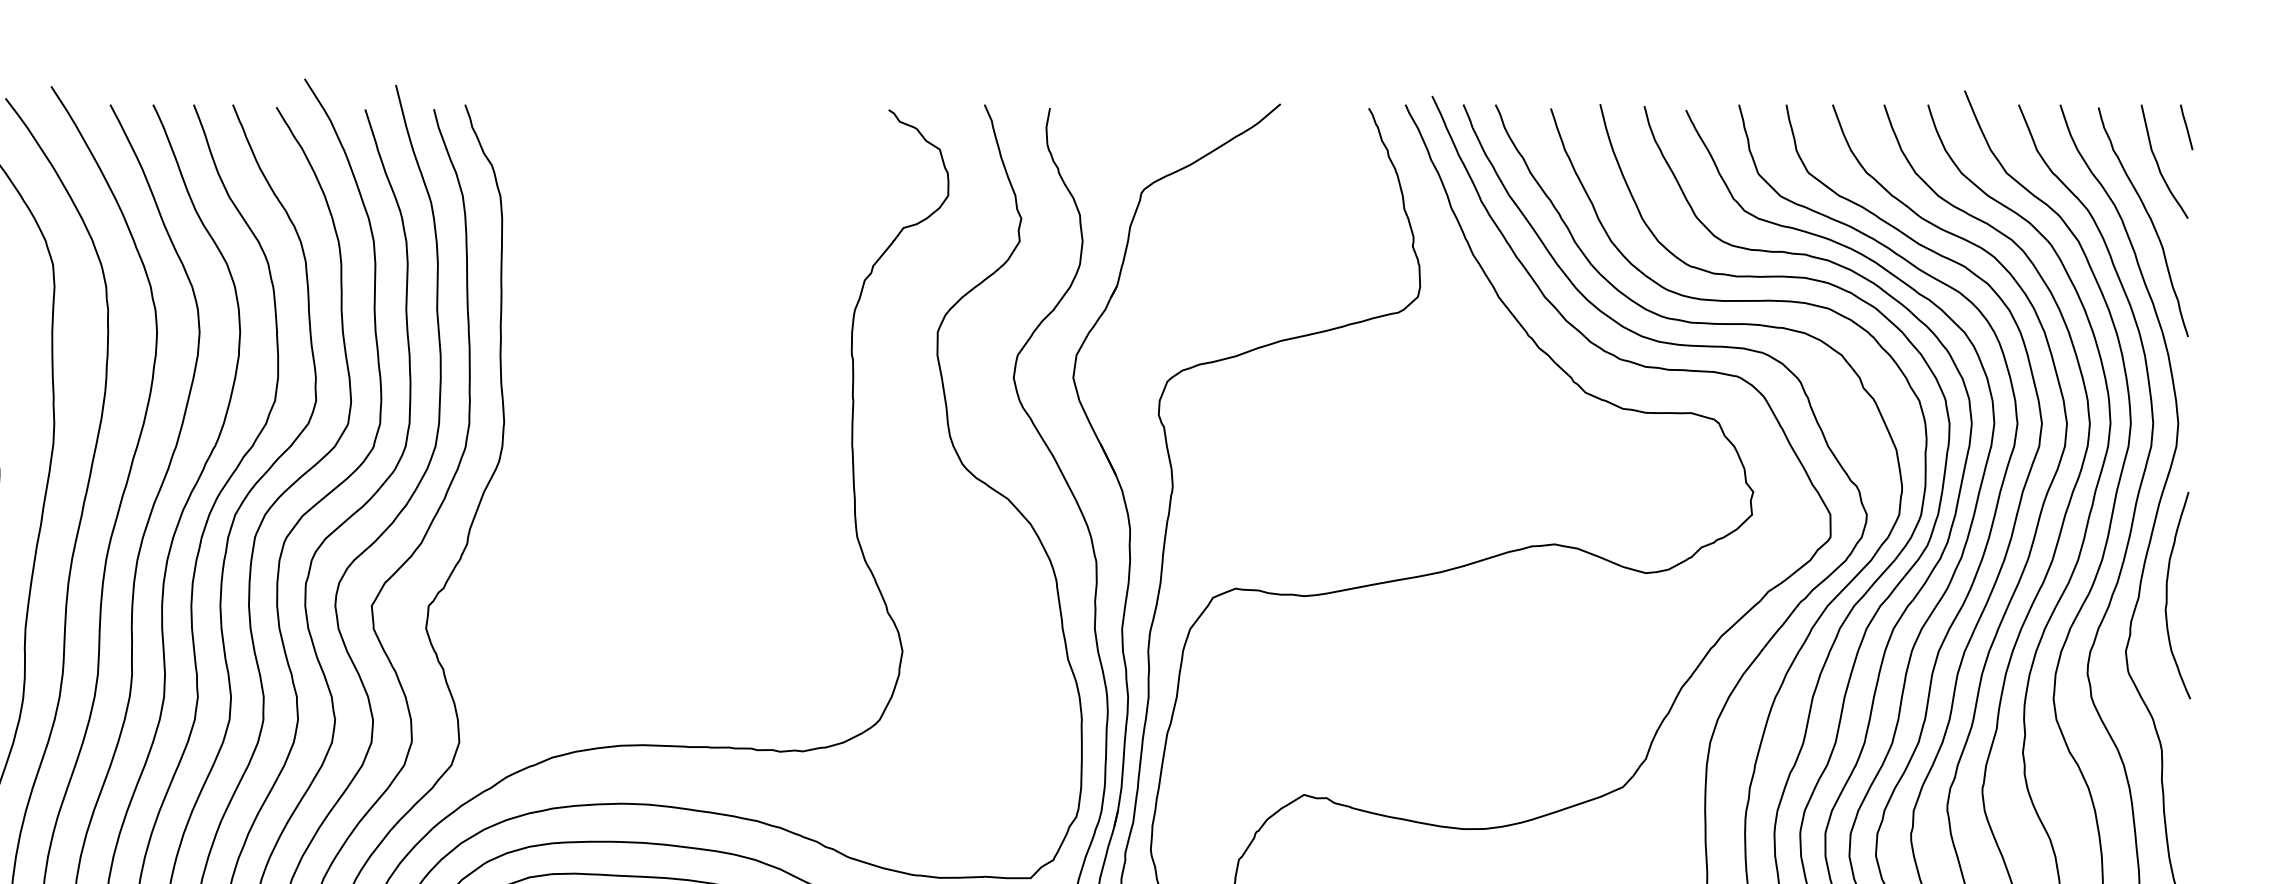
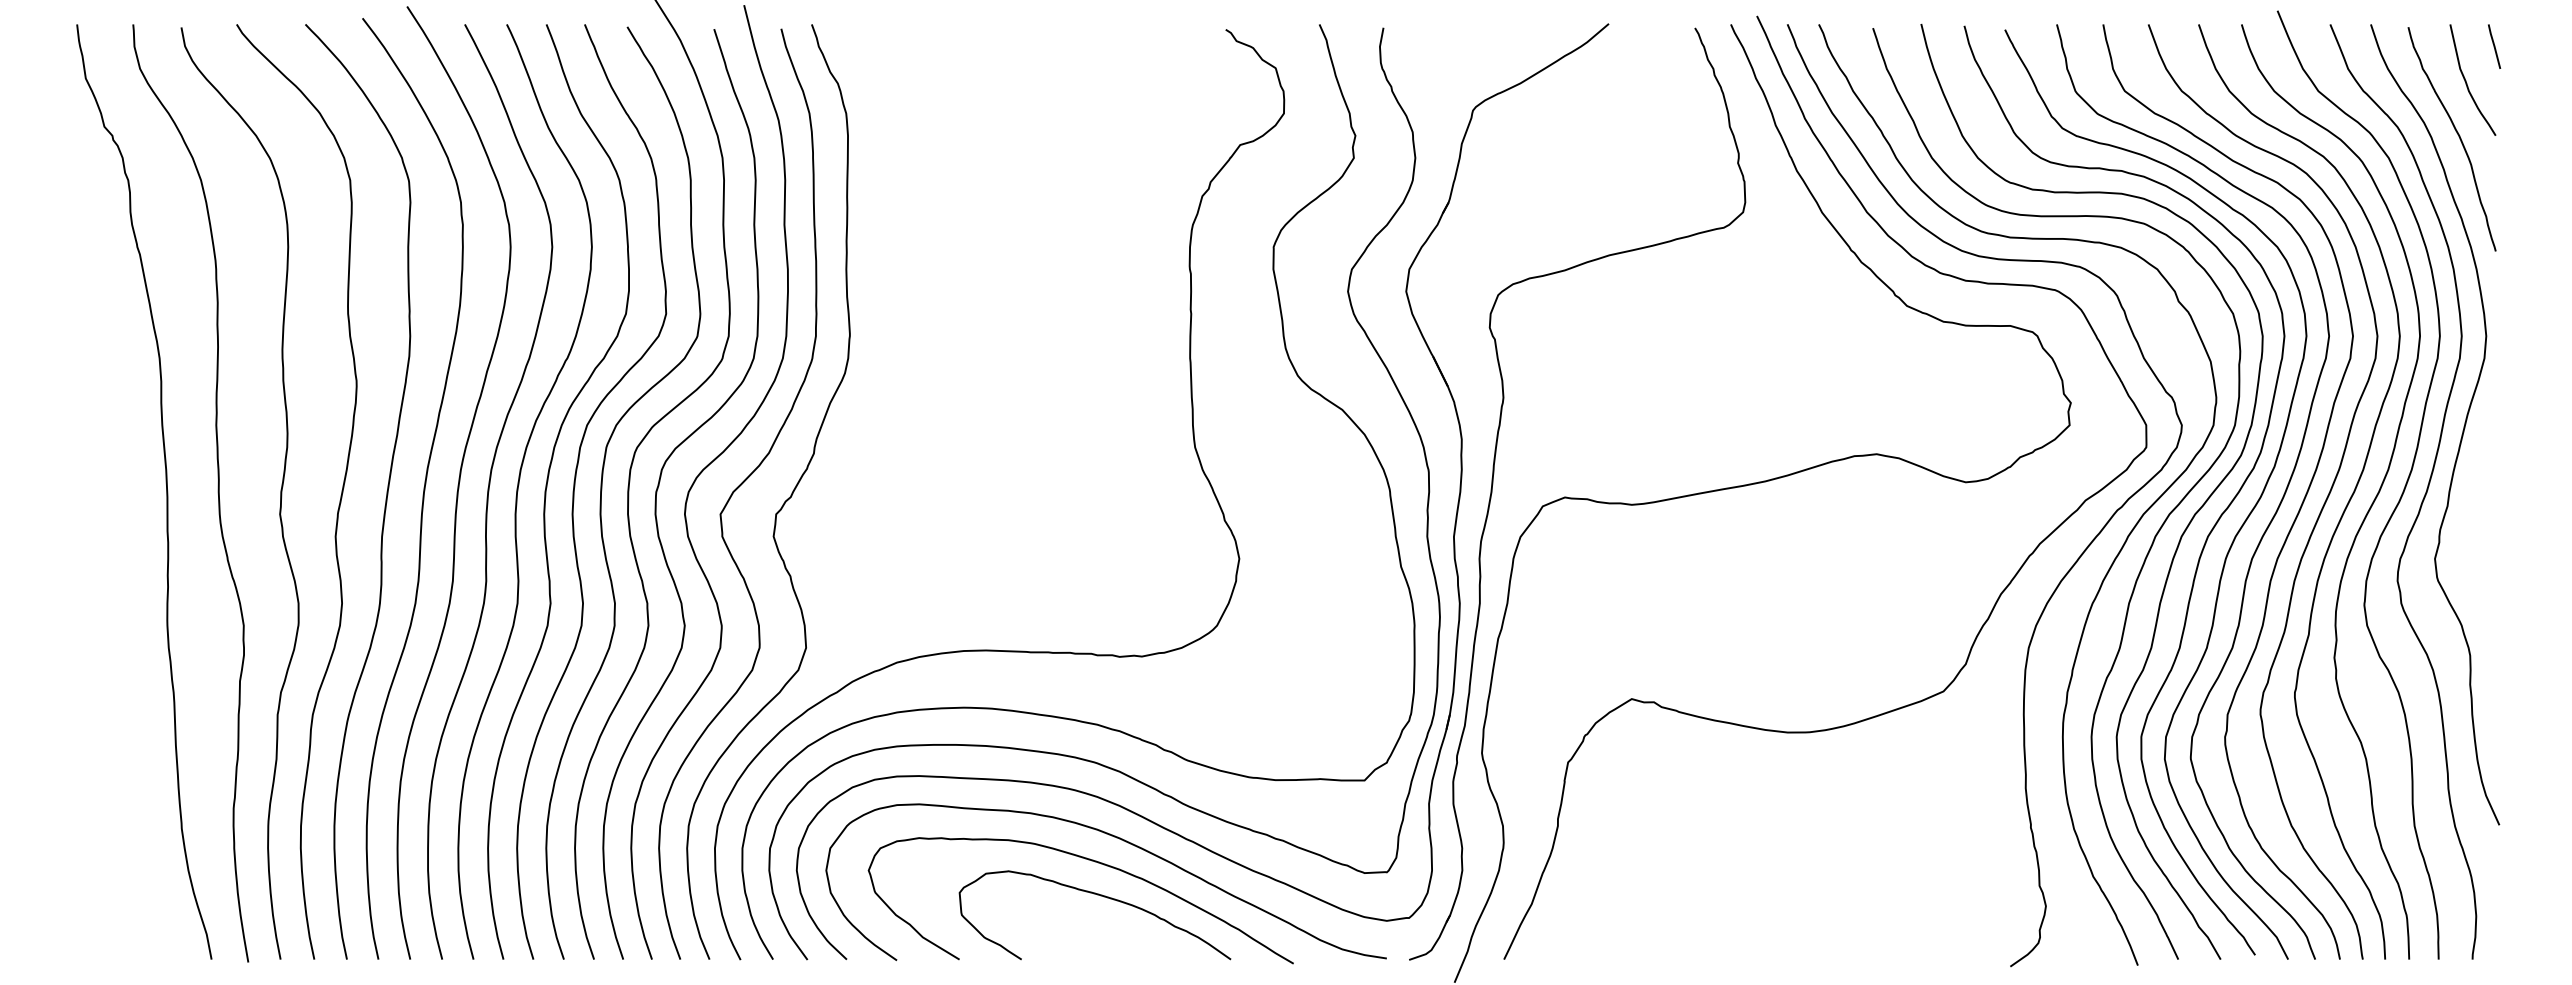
curve: (2167, 594) -> (2475, 503), removed

